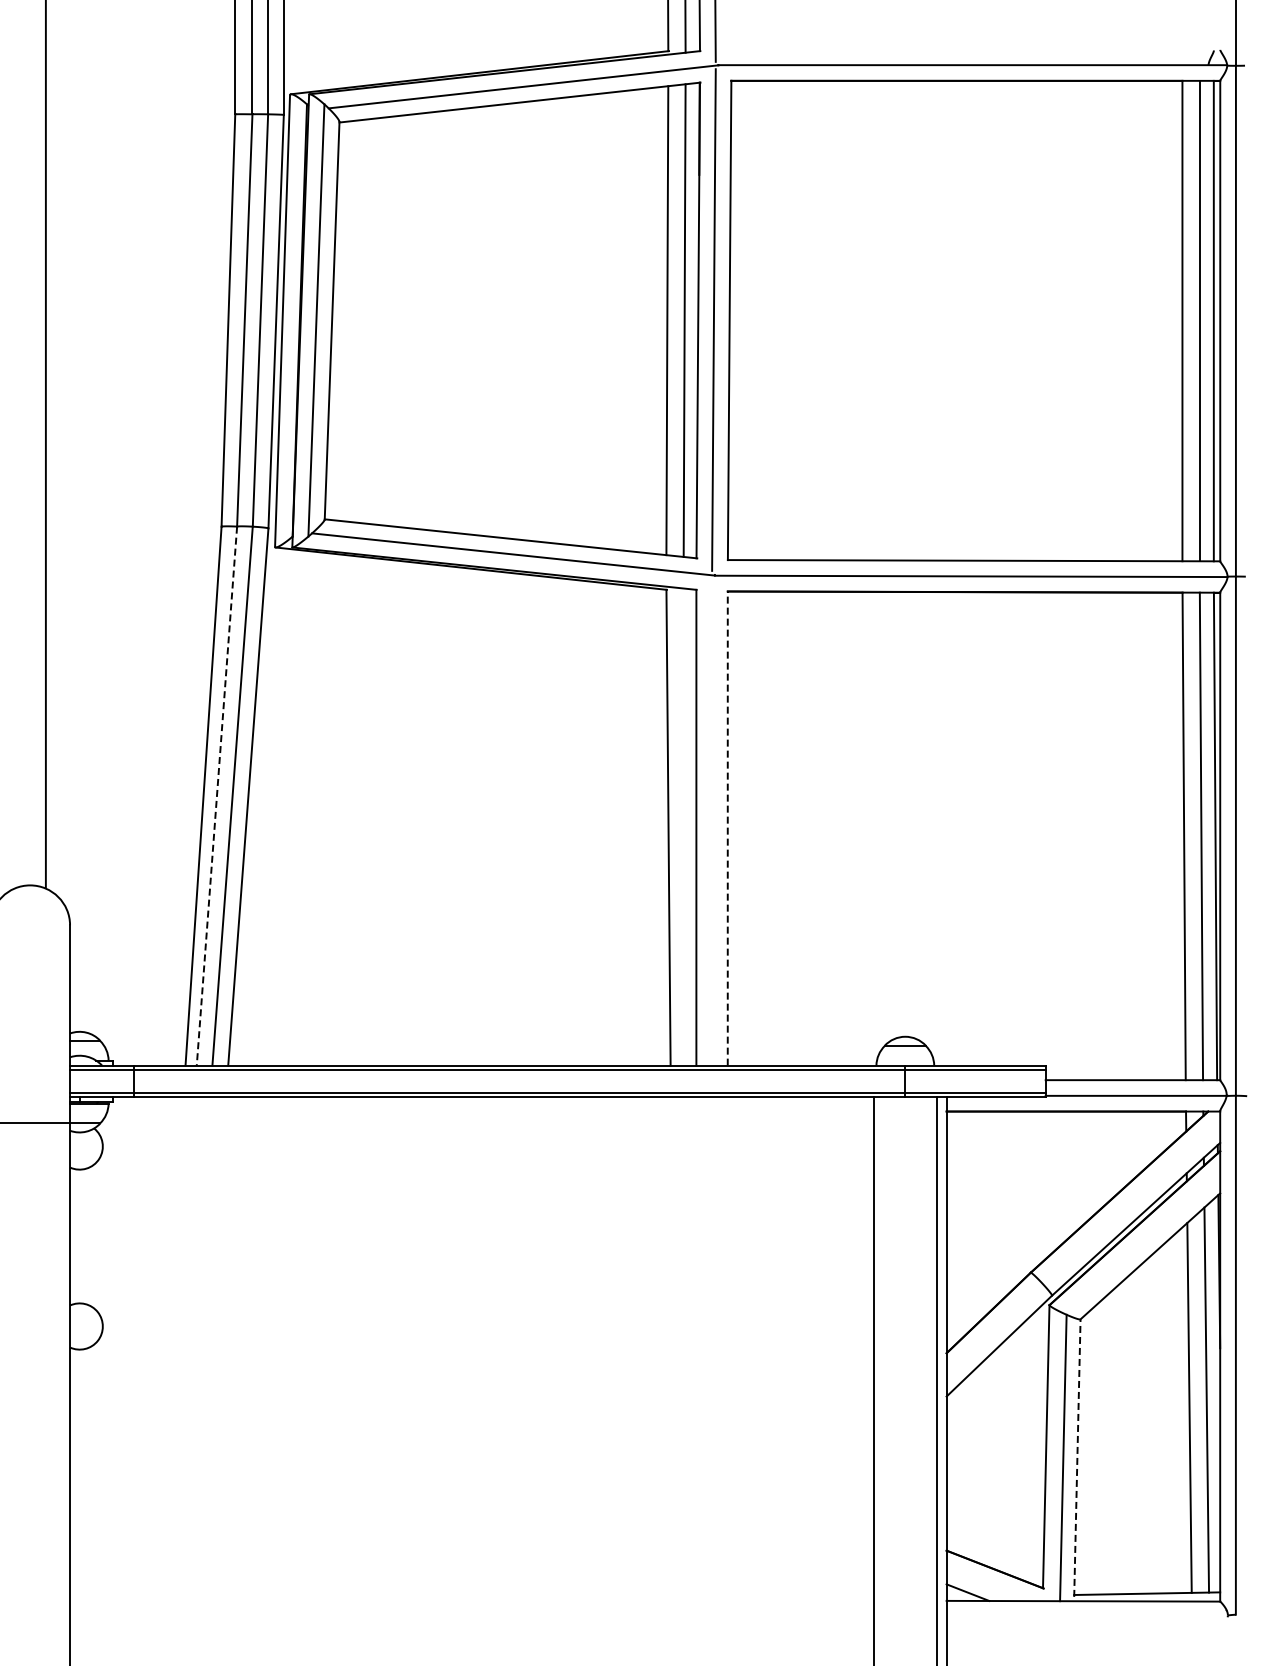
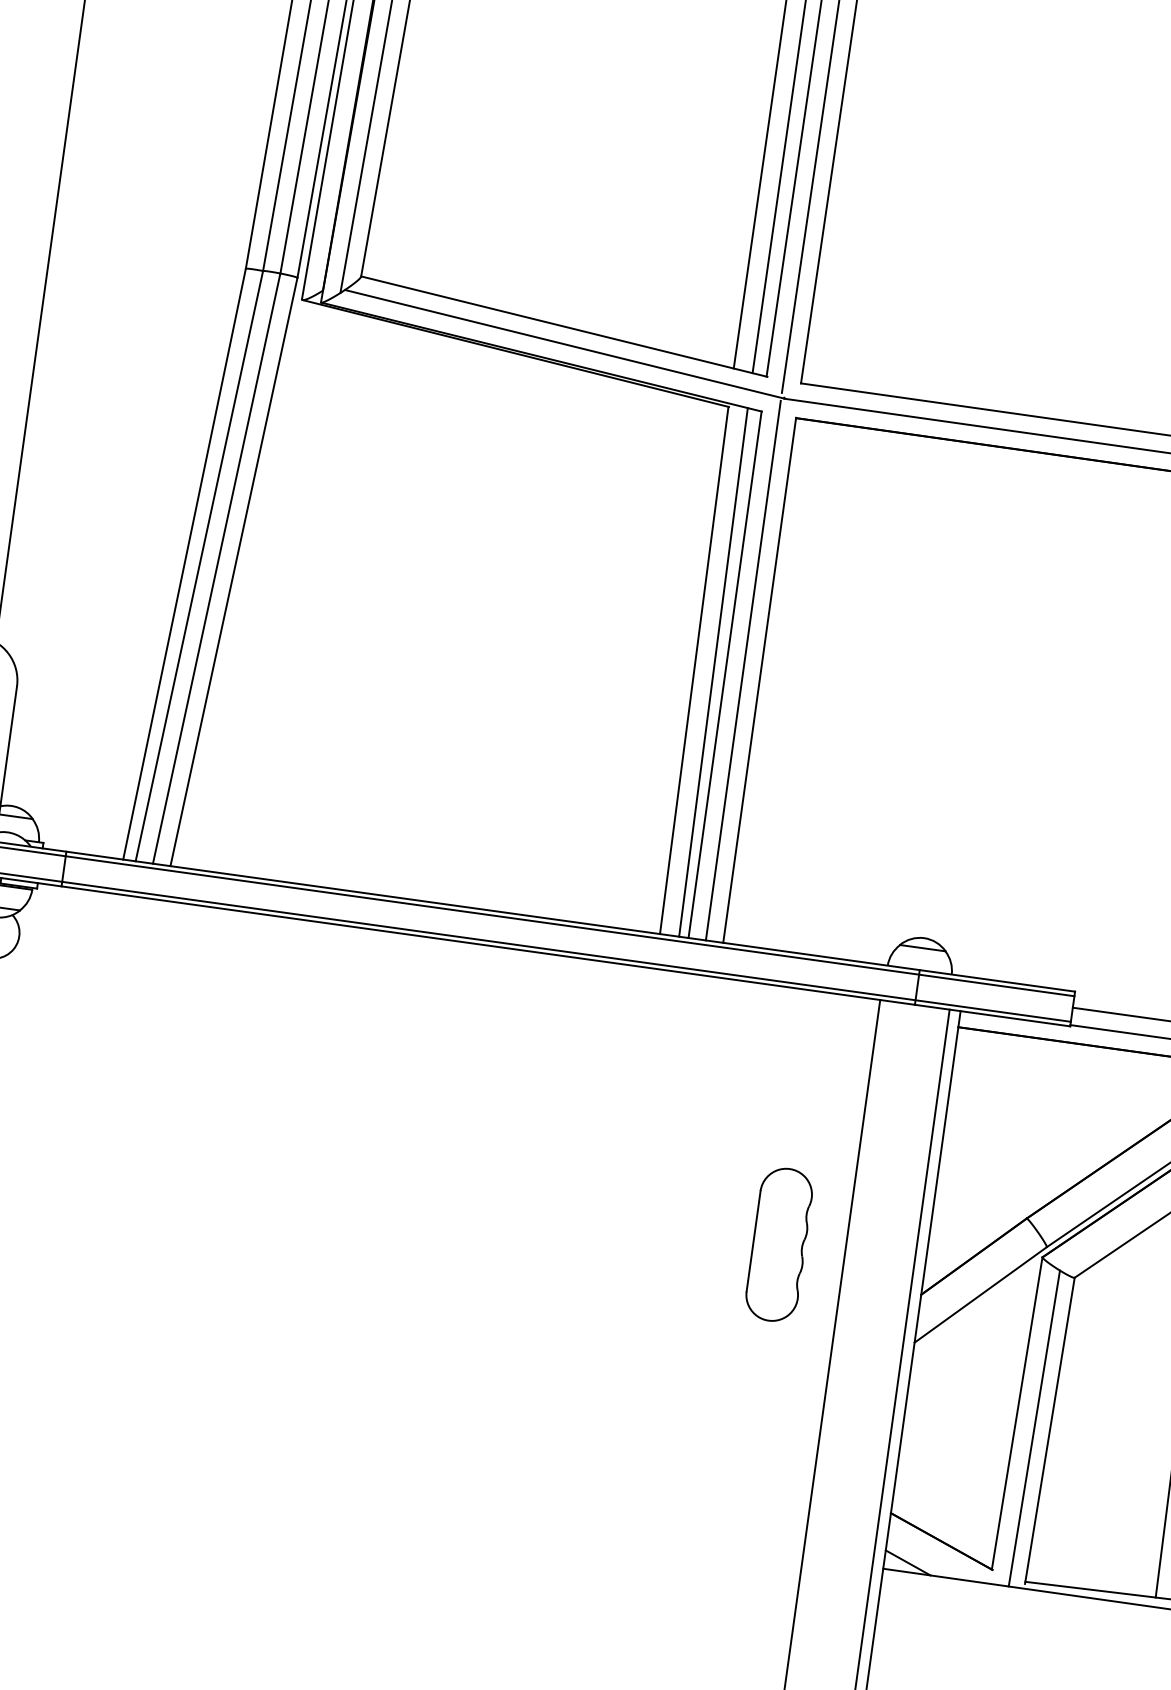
line: (216, 796) -> (198, 566), dashed -> solid
line: (712, 821) -> (743, 670), added
line: (685, 826) -> (713, 671), added
line: (727, 827) -> (759, 679), dashed -> solid
part: (814, 1326) -> (779, 1244), added
line: (1077, 1458) -> (1049, 1431), dashed -> solid

